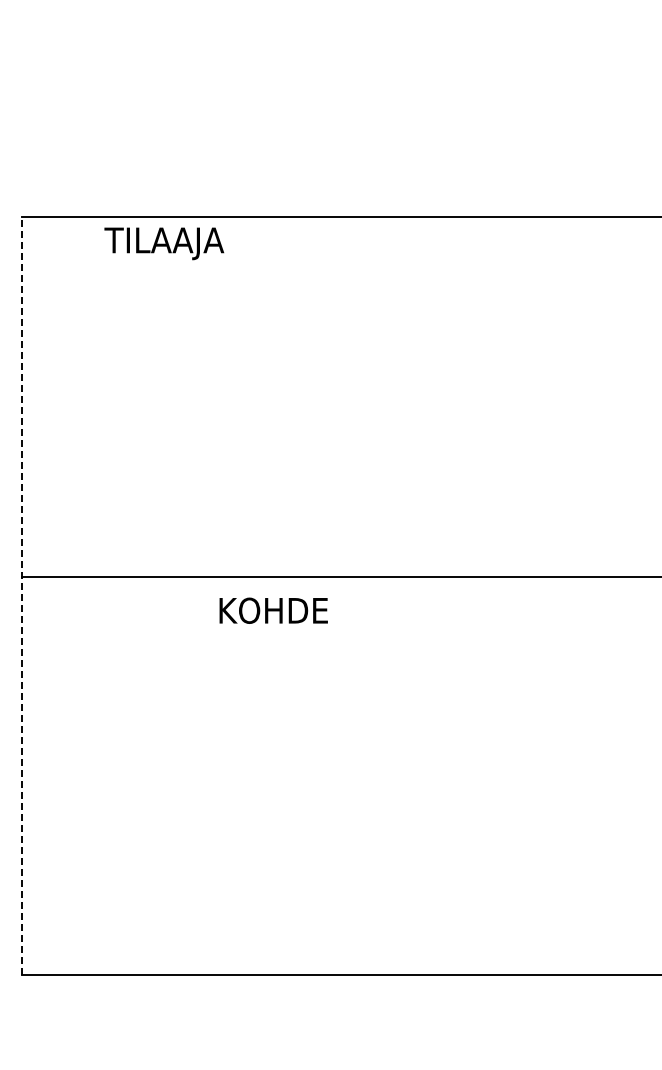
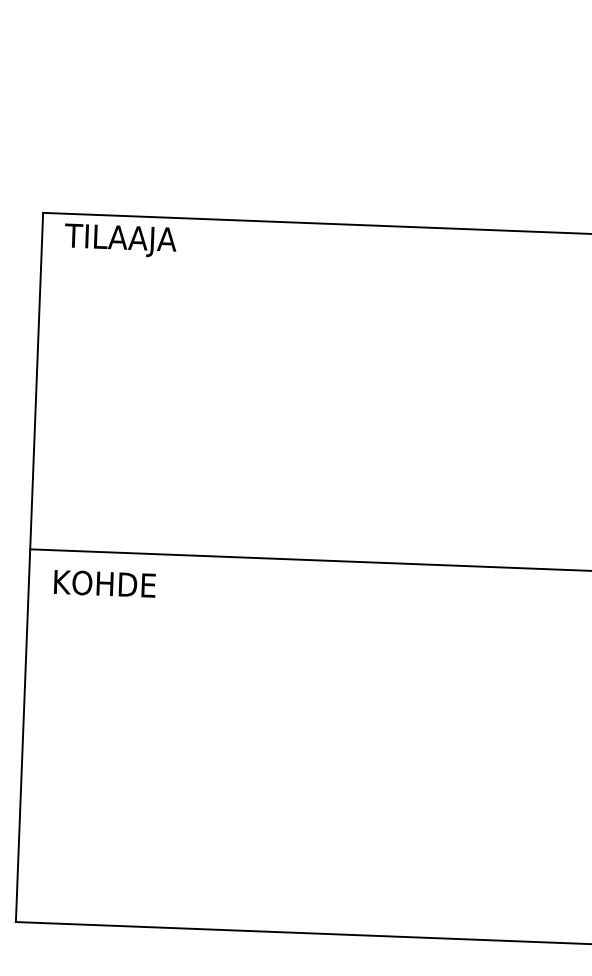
text: (164, 243) -> (120, 240), moved
line: (22, 595) -> (29, 566), dashed -> solid
text: (273, 610) -> (104, 583), moved

